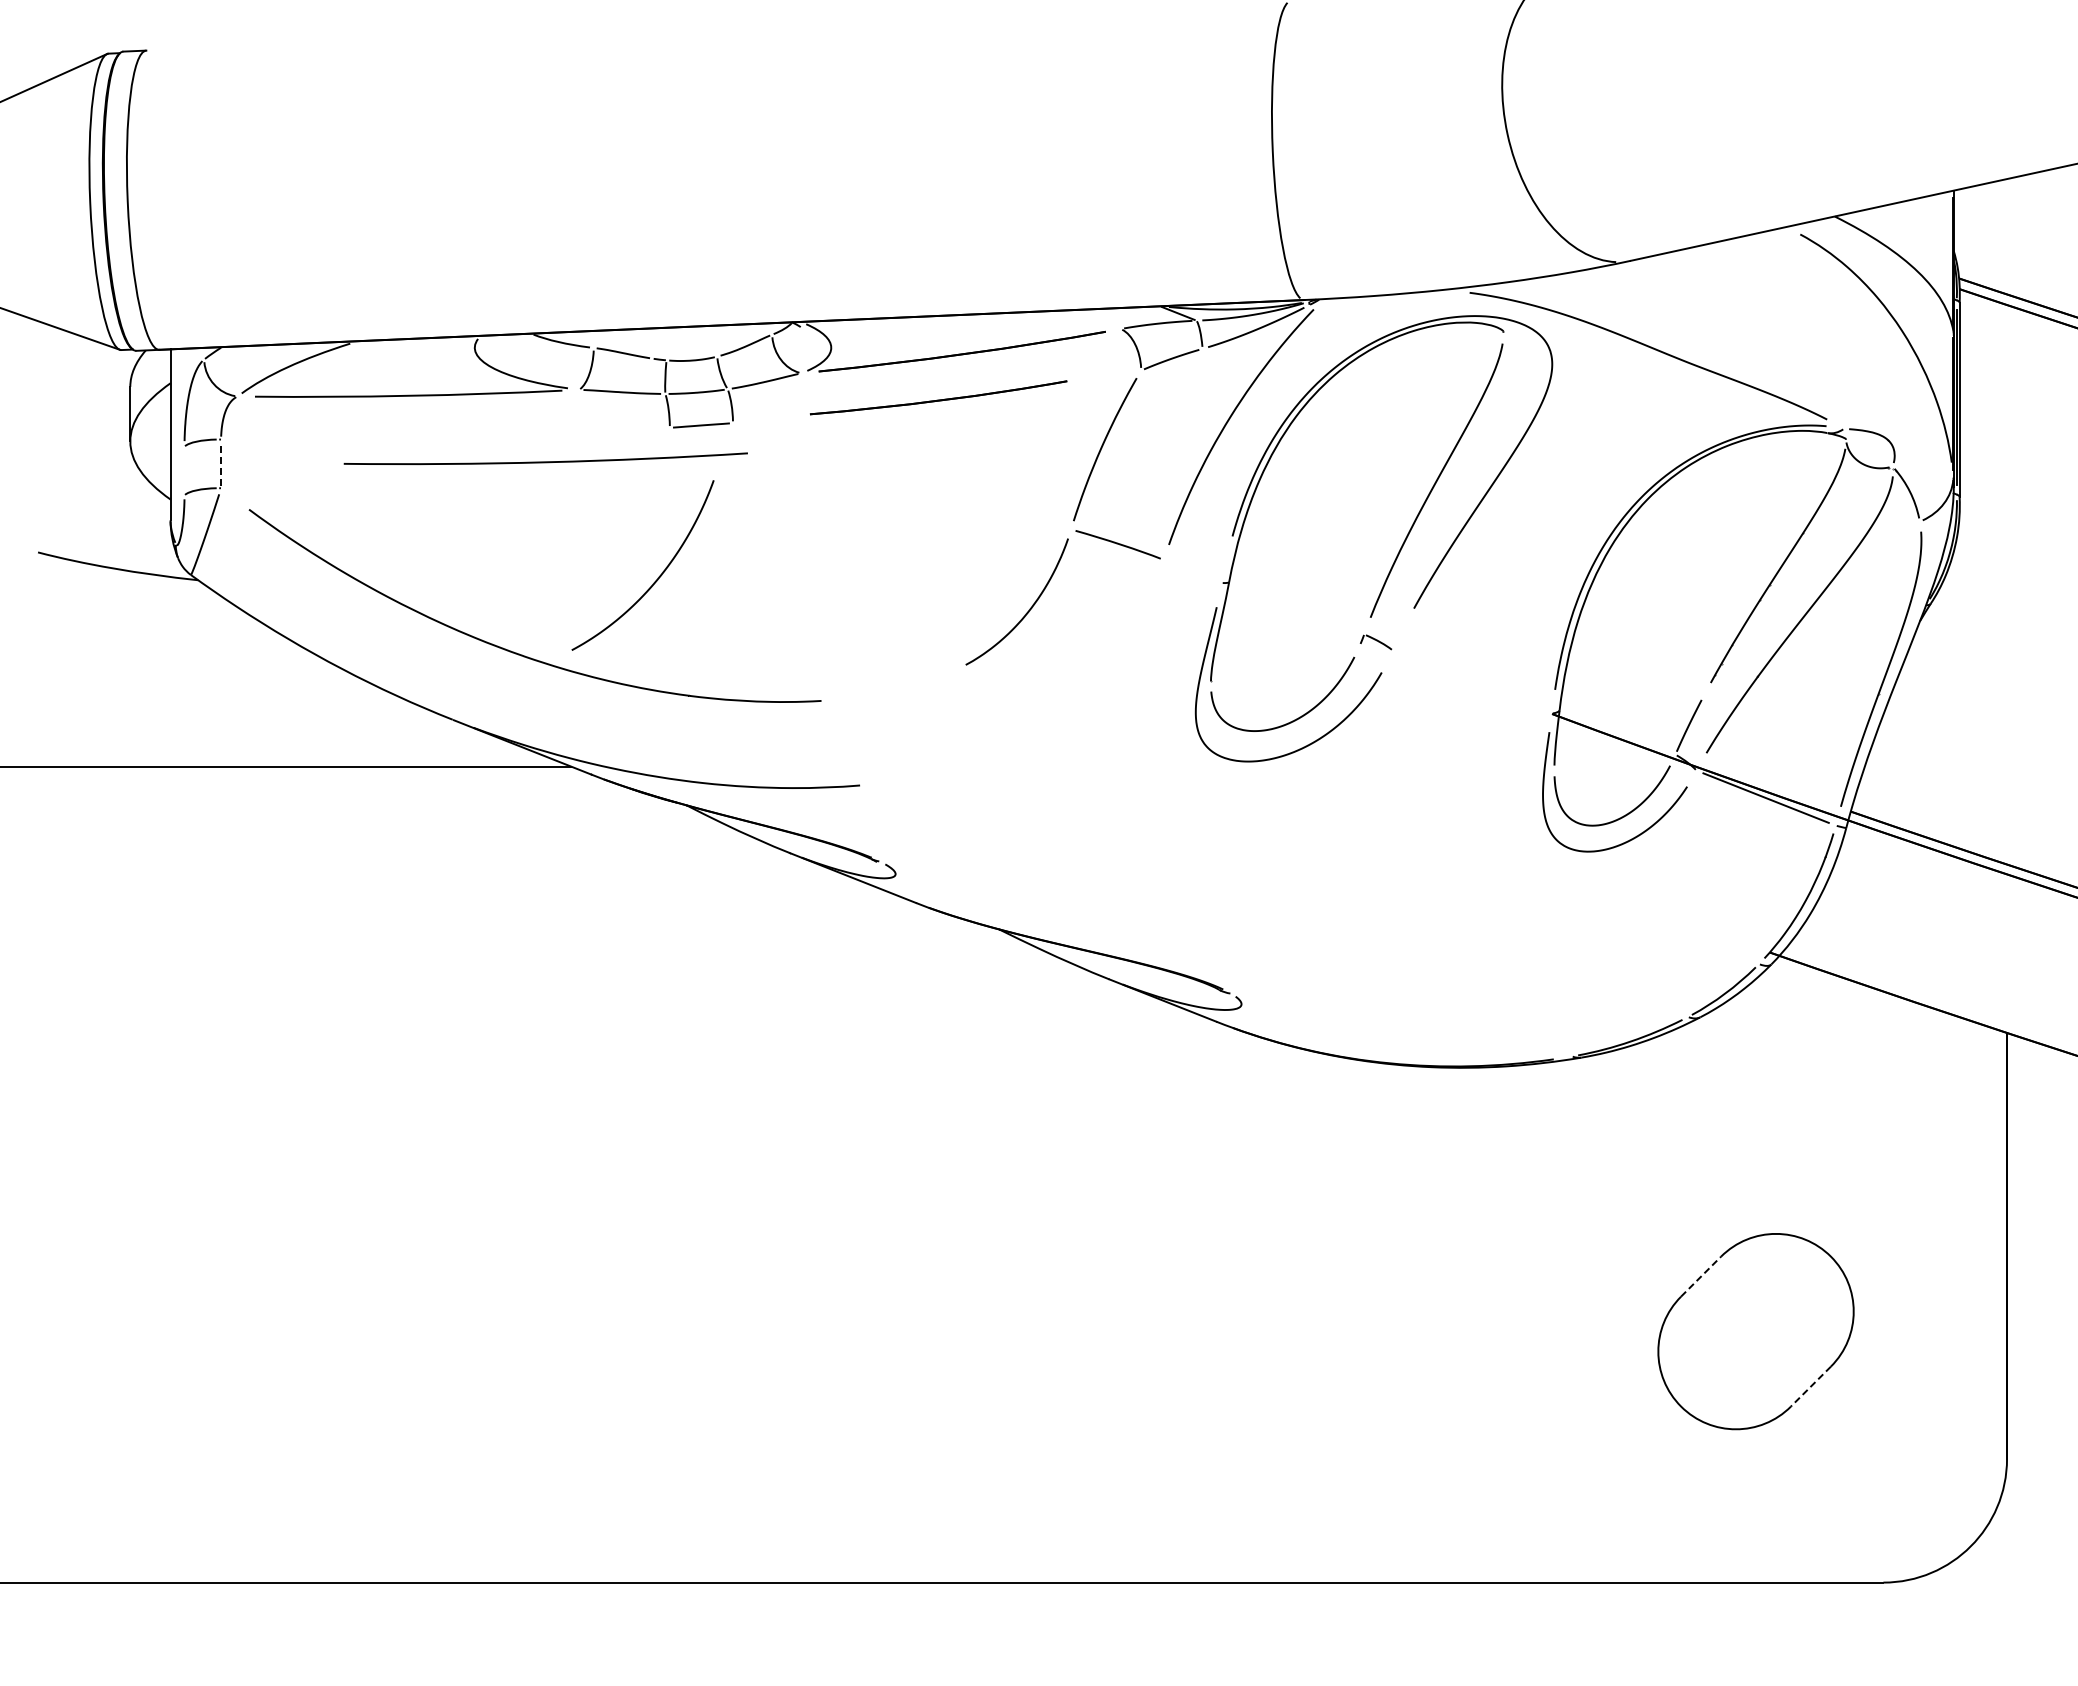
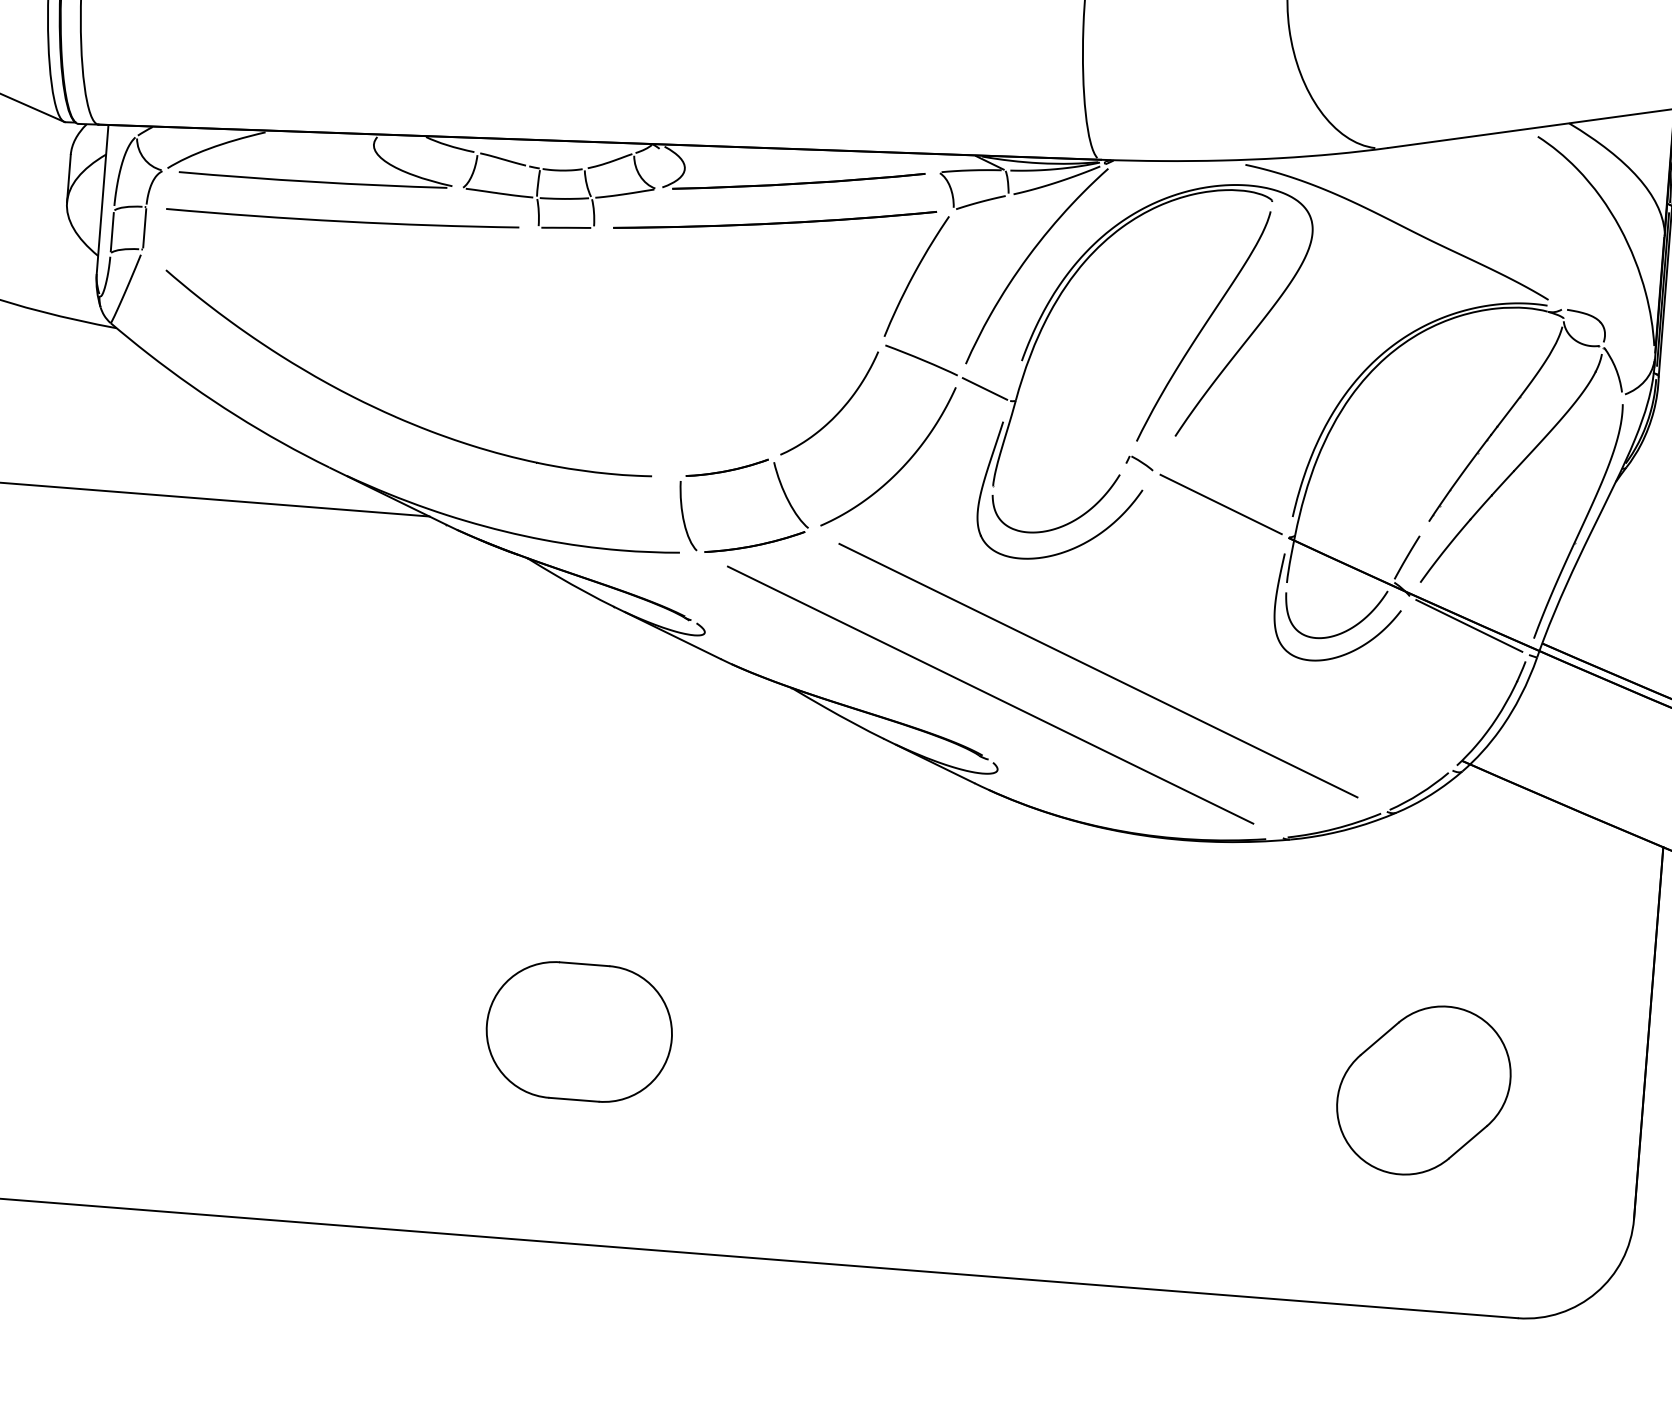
part: (938, 397) -> (774, 219), size x1.43
curve: (545, 461) -> (342, 220), moved
line: (221, 463) -> (145, 228), dashed -> solid
line: (184, 471) -> (112, 232), added
line: (1192, 571) -> (984, 388), added
curve: (658, 576) -> (901, 467), moved
line: (1472, 681) -> (1221, 504), added
part: (916, 686) -> (735, 470), added
line: (1347, 882) -> (1098, 670), added
line: (1226, 919) -> (990, 694), added
line: (1701, 1276) -> (1380, 1038), dashed -> solid
part: (788, 1340) -> (579, 1031), added
line: (1810, 1386) -> (1467, 1142), dashed -> solid

